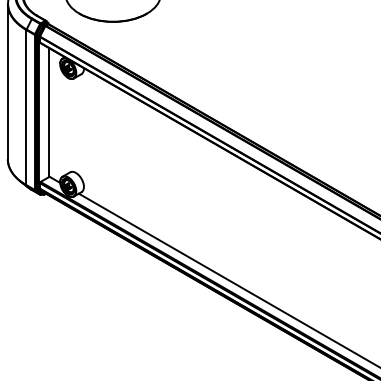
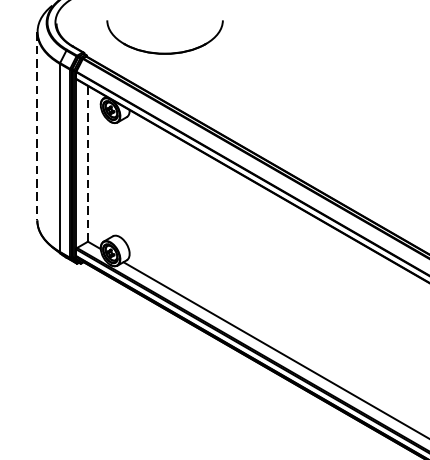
line: (7, 81) -> (36, 126), solid -> dashed
line: (49, 112) -> (87, 163), solid -> dashed

